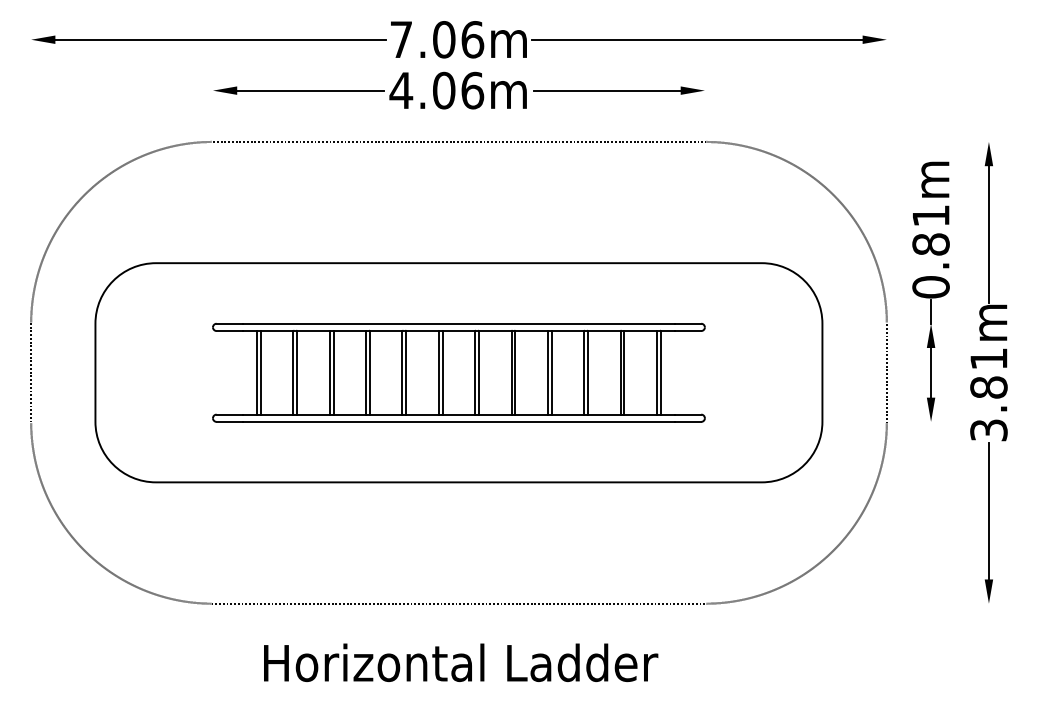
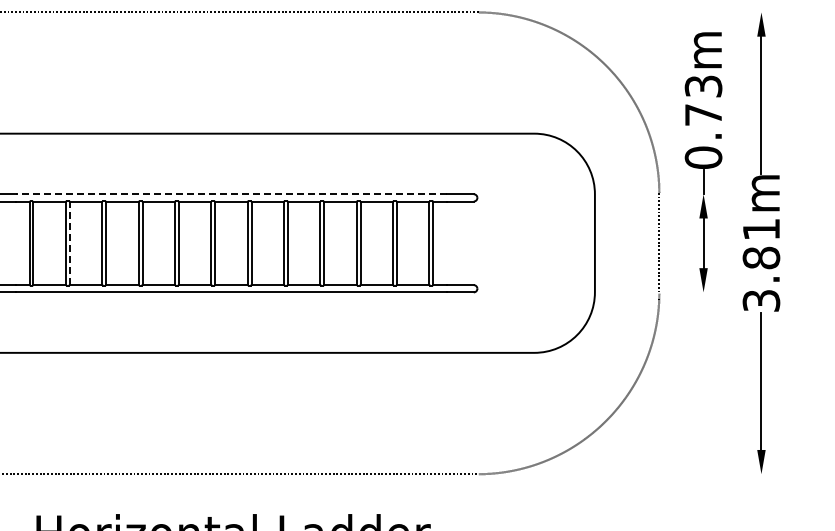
text: (930, 230) -> (703, 101), 0.81m -> 0.73m
line: (458, 323) -> (231, 194), solid -> dashed
line: (297, 372) -> (70, 243), solid -> dashed

